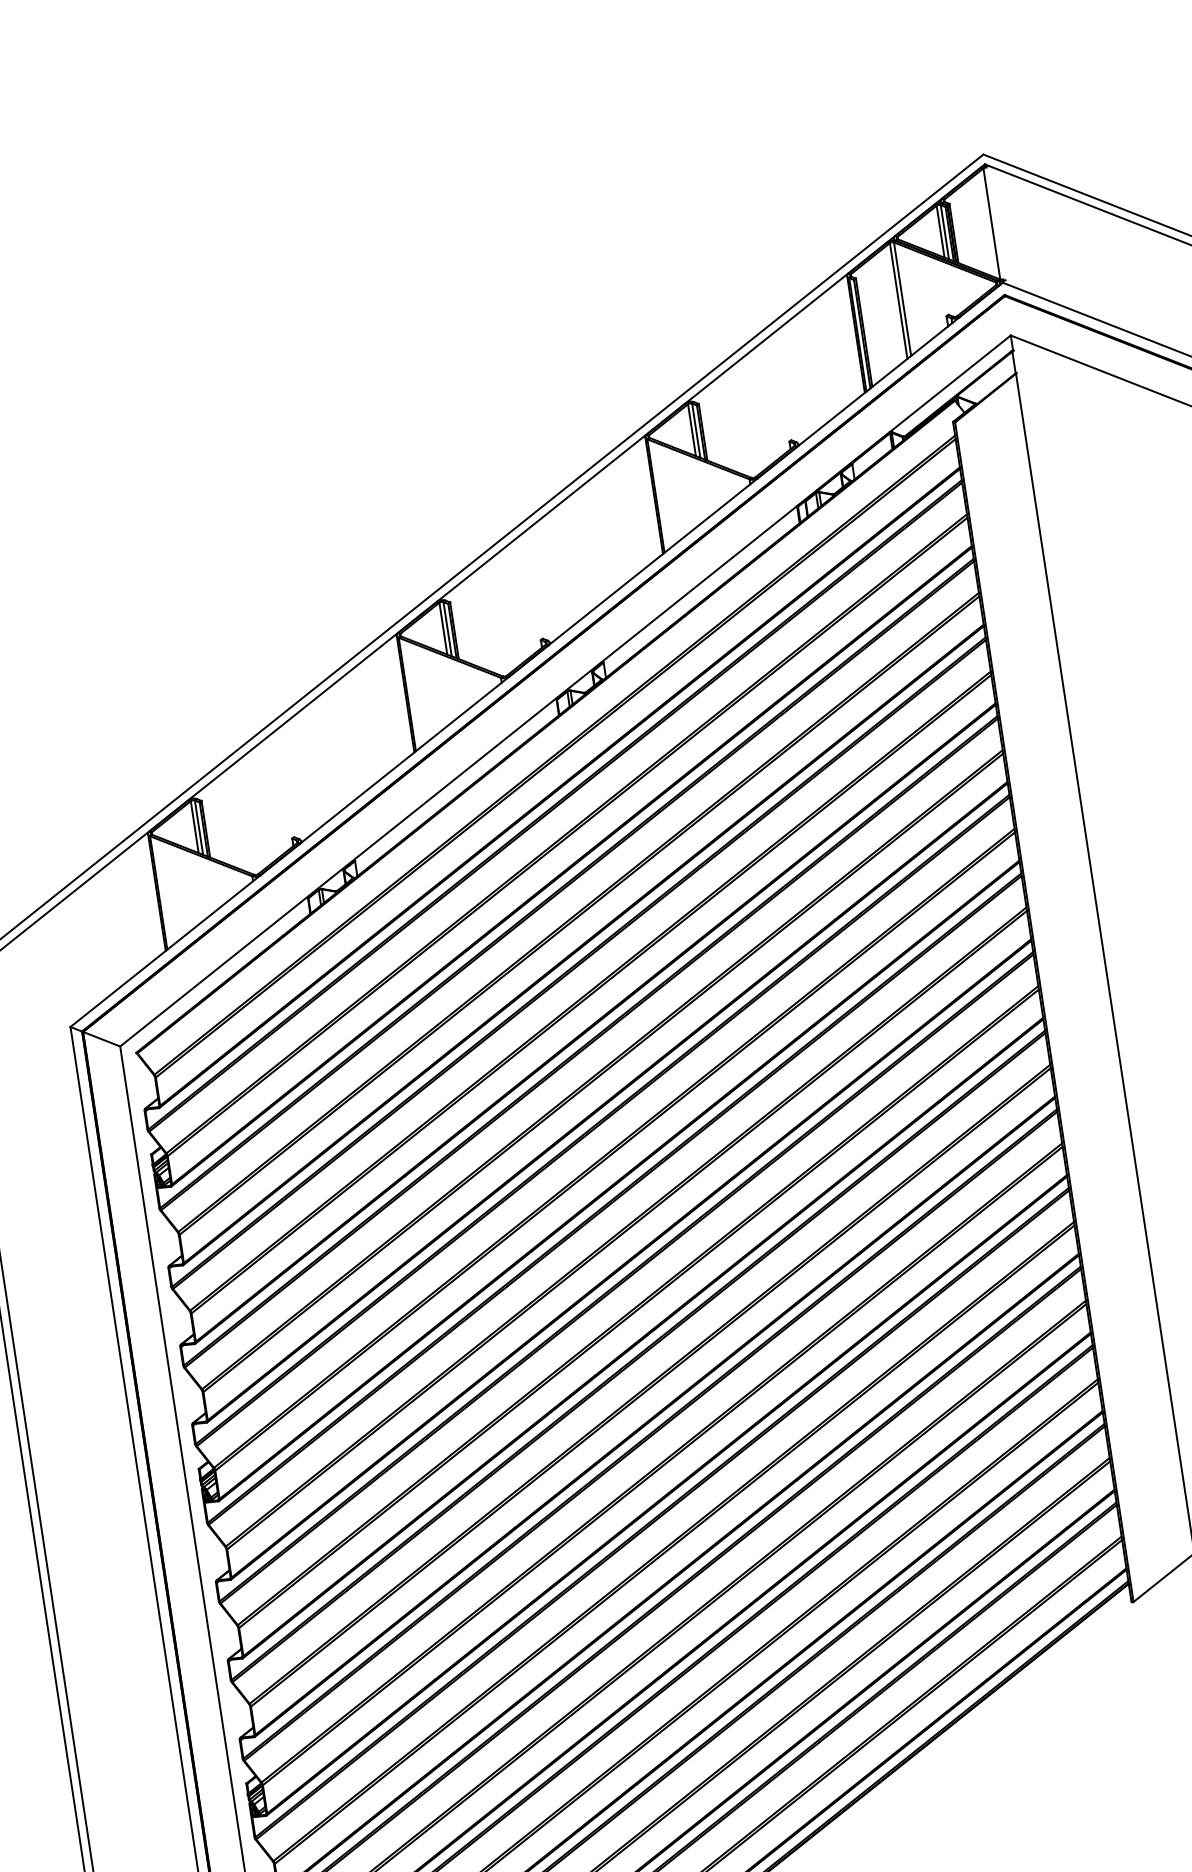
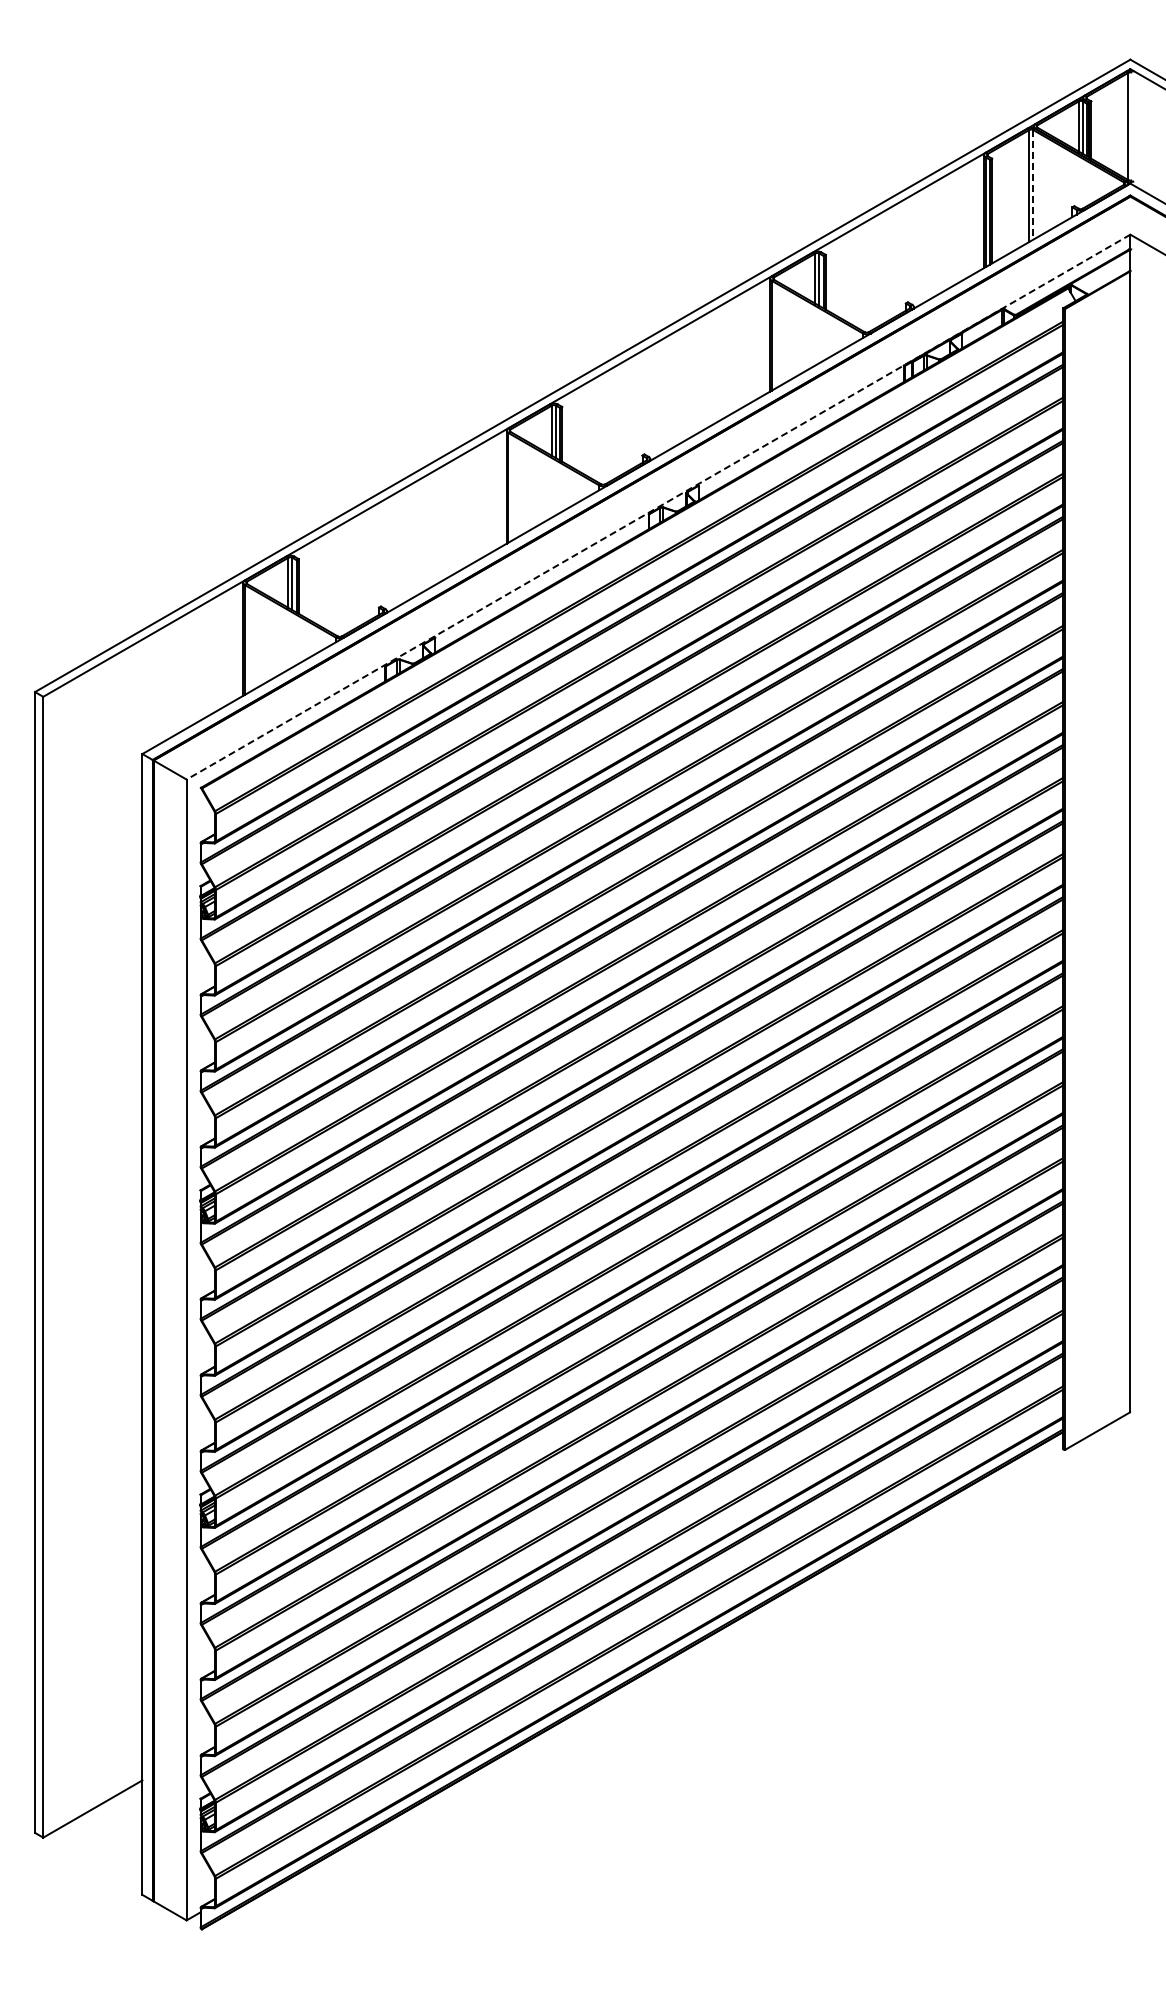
line: (902, 298) -> (1033, 184), solid -> dashed
line: (565, 691) -> (658, 507), solid -> dashed

